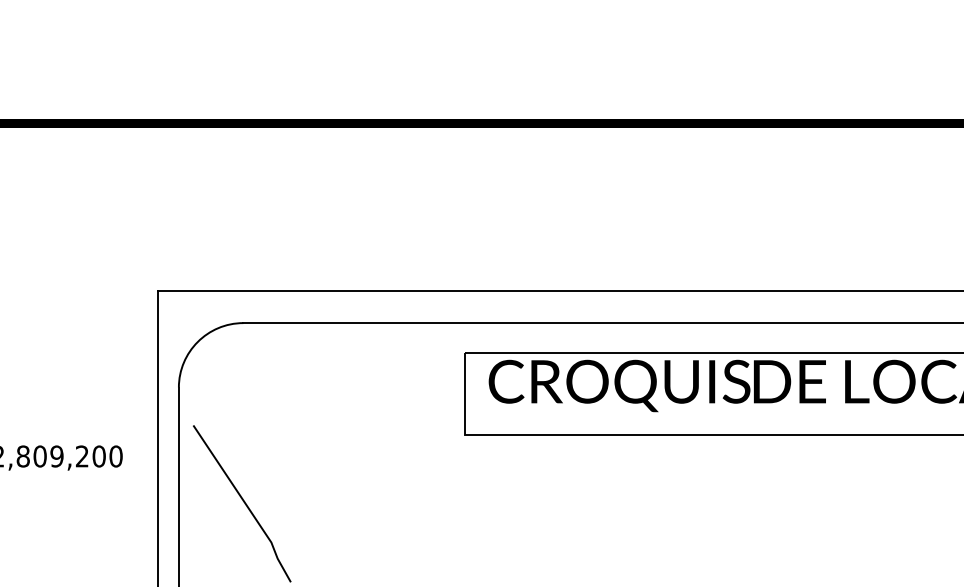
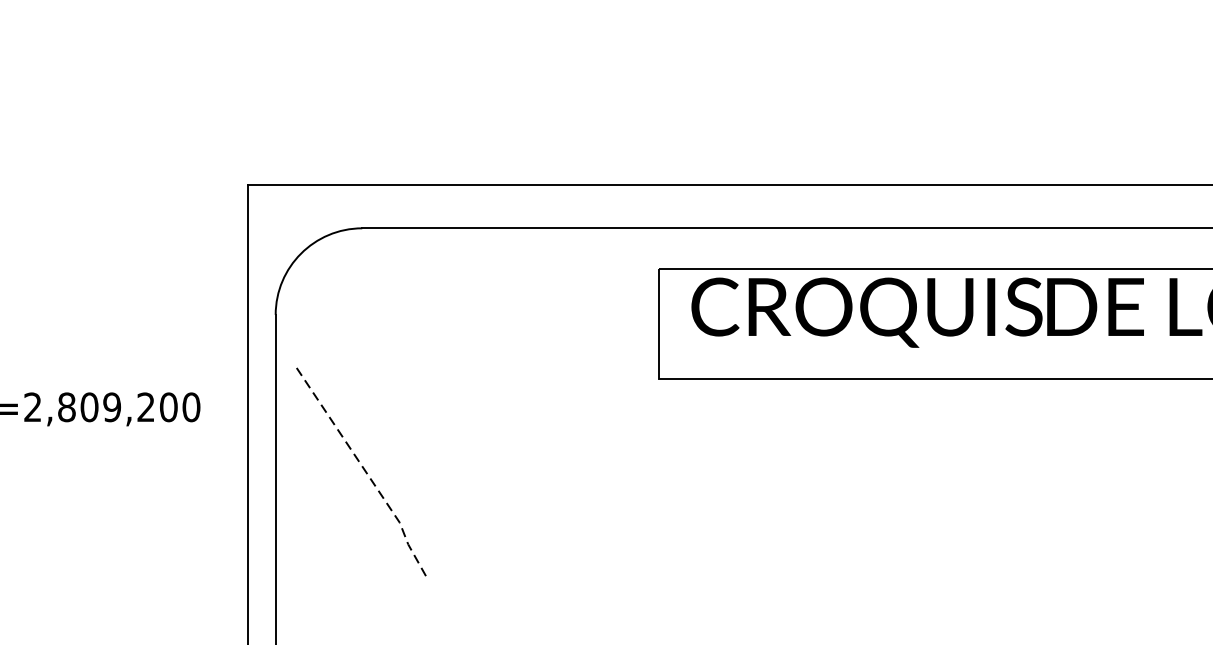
line: (245, 503) -> (365, 470), solid -> dashed

